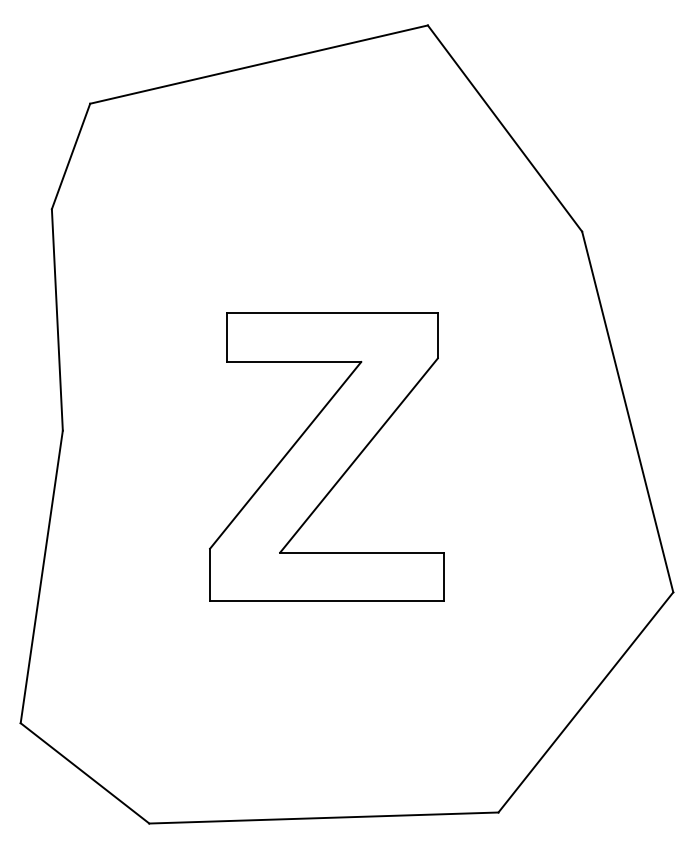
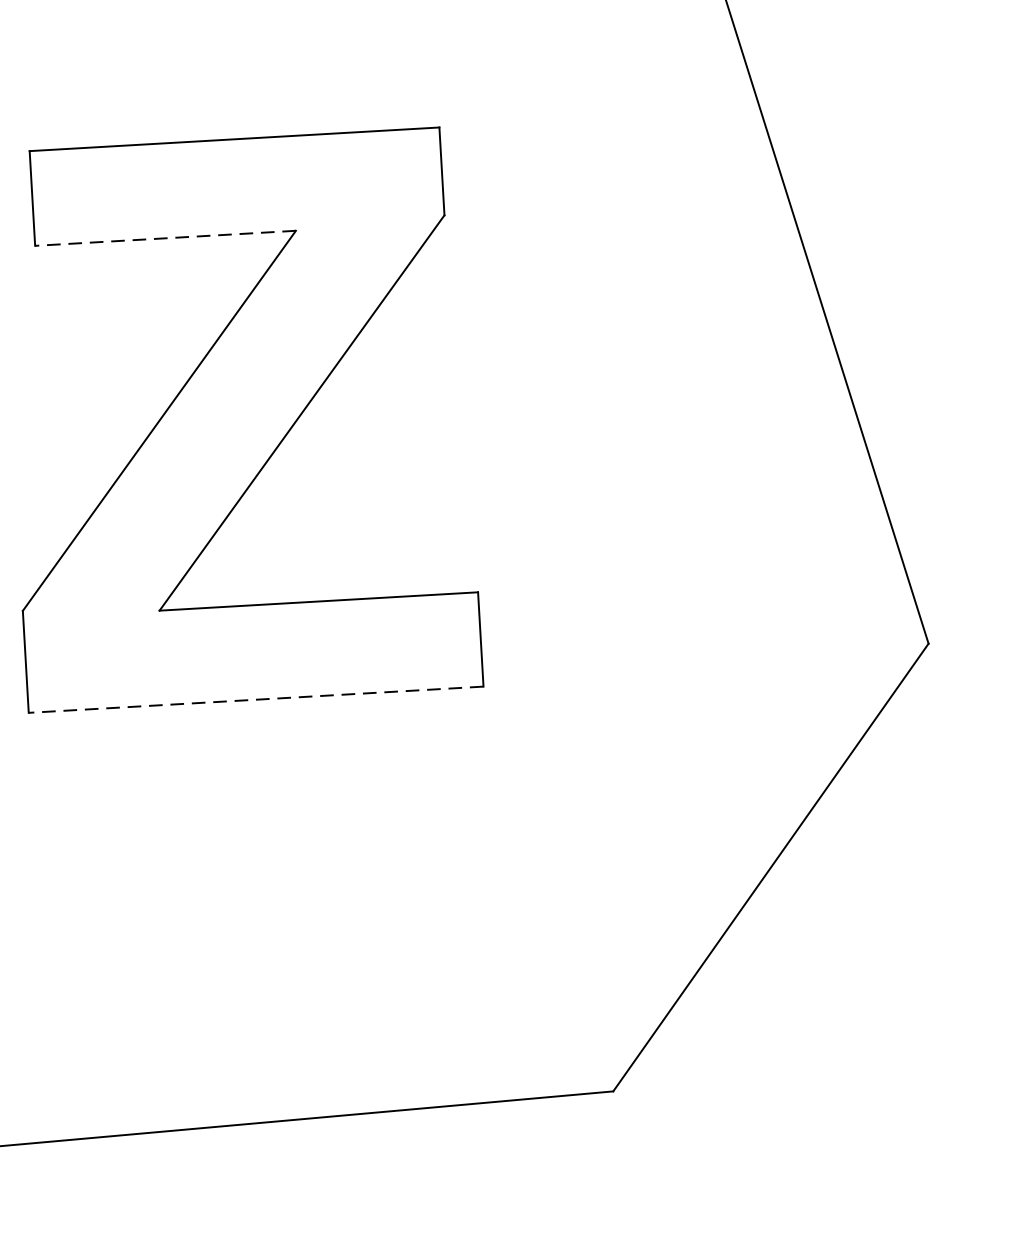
line: (293, 362) -> (164, 239), solid -> dashed
line: (326, 601) -> (255, 700), solid -> dashed

